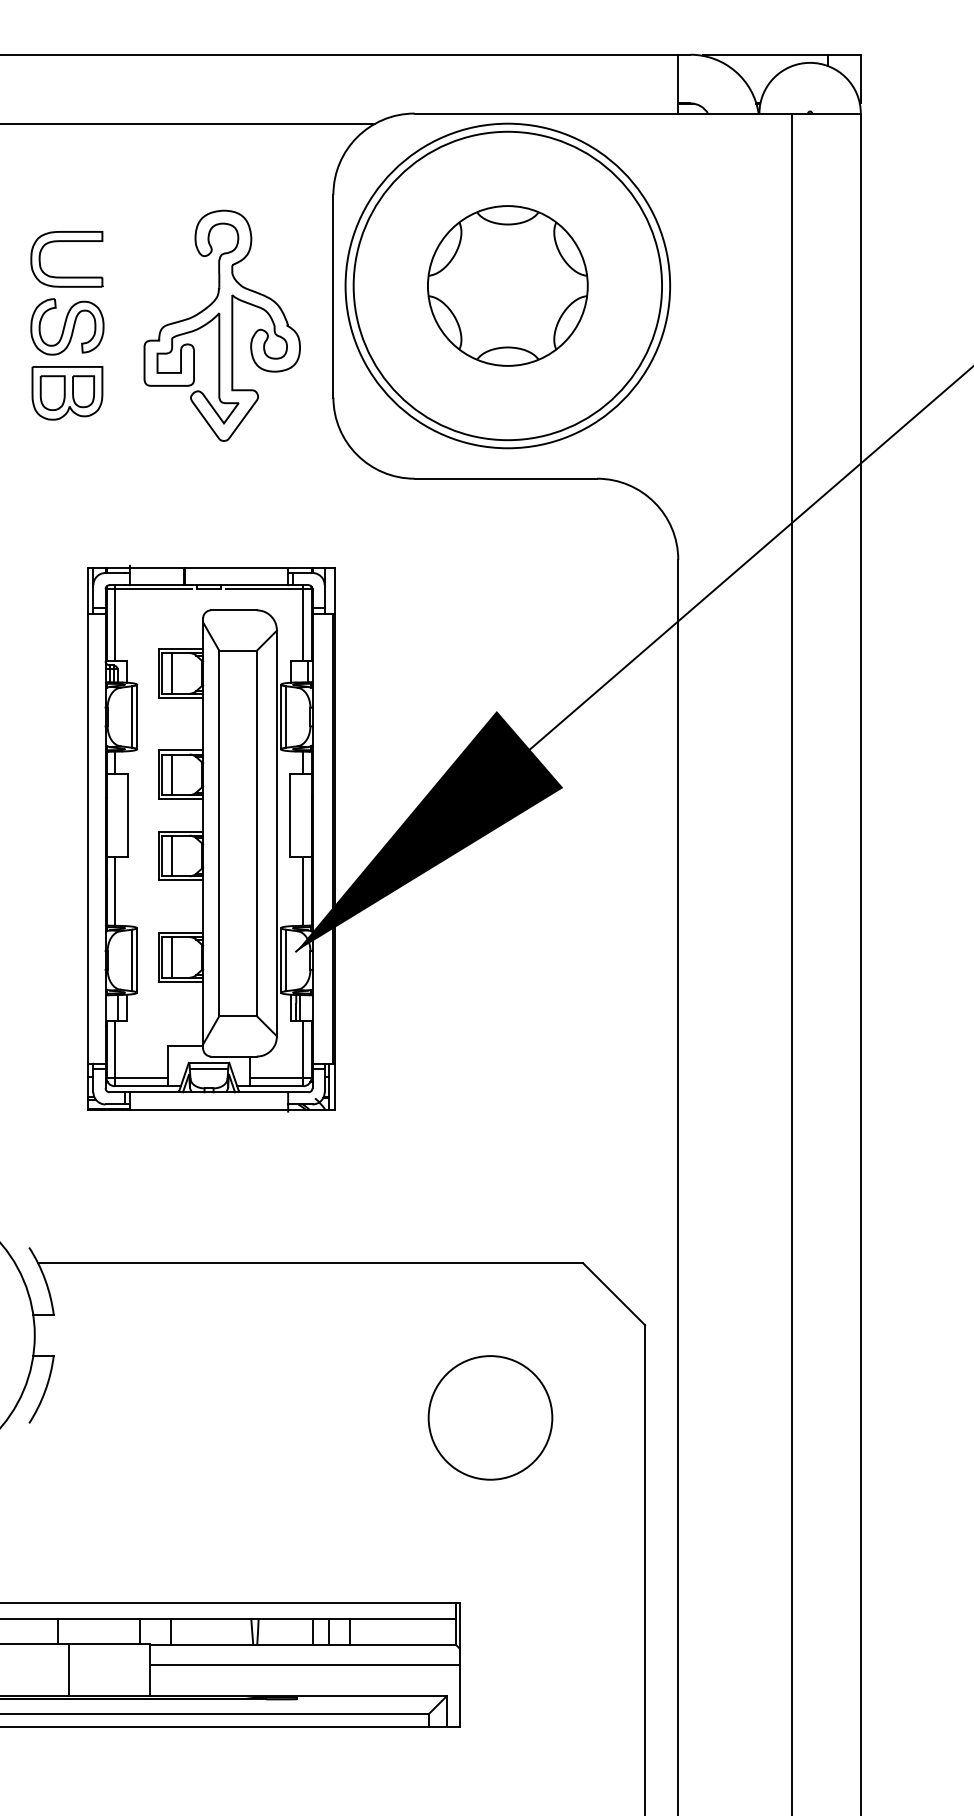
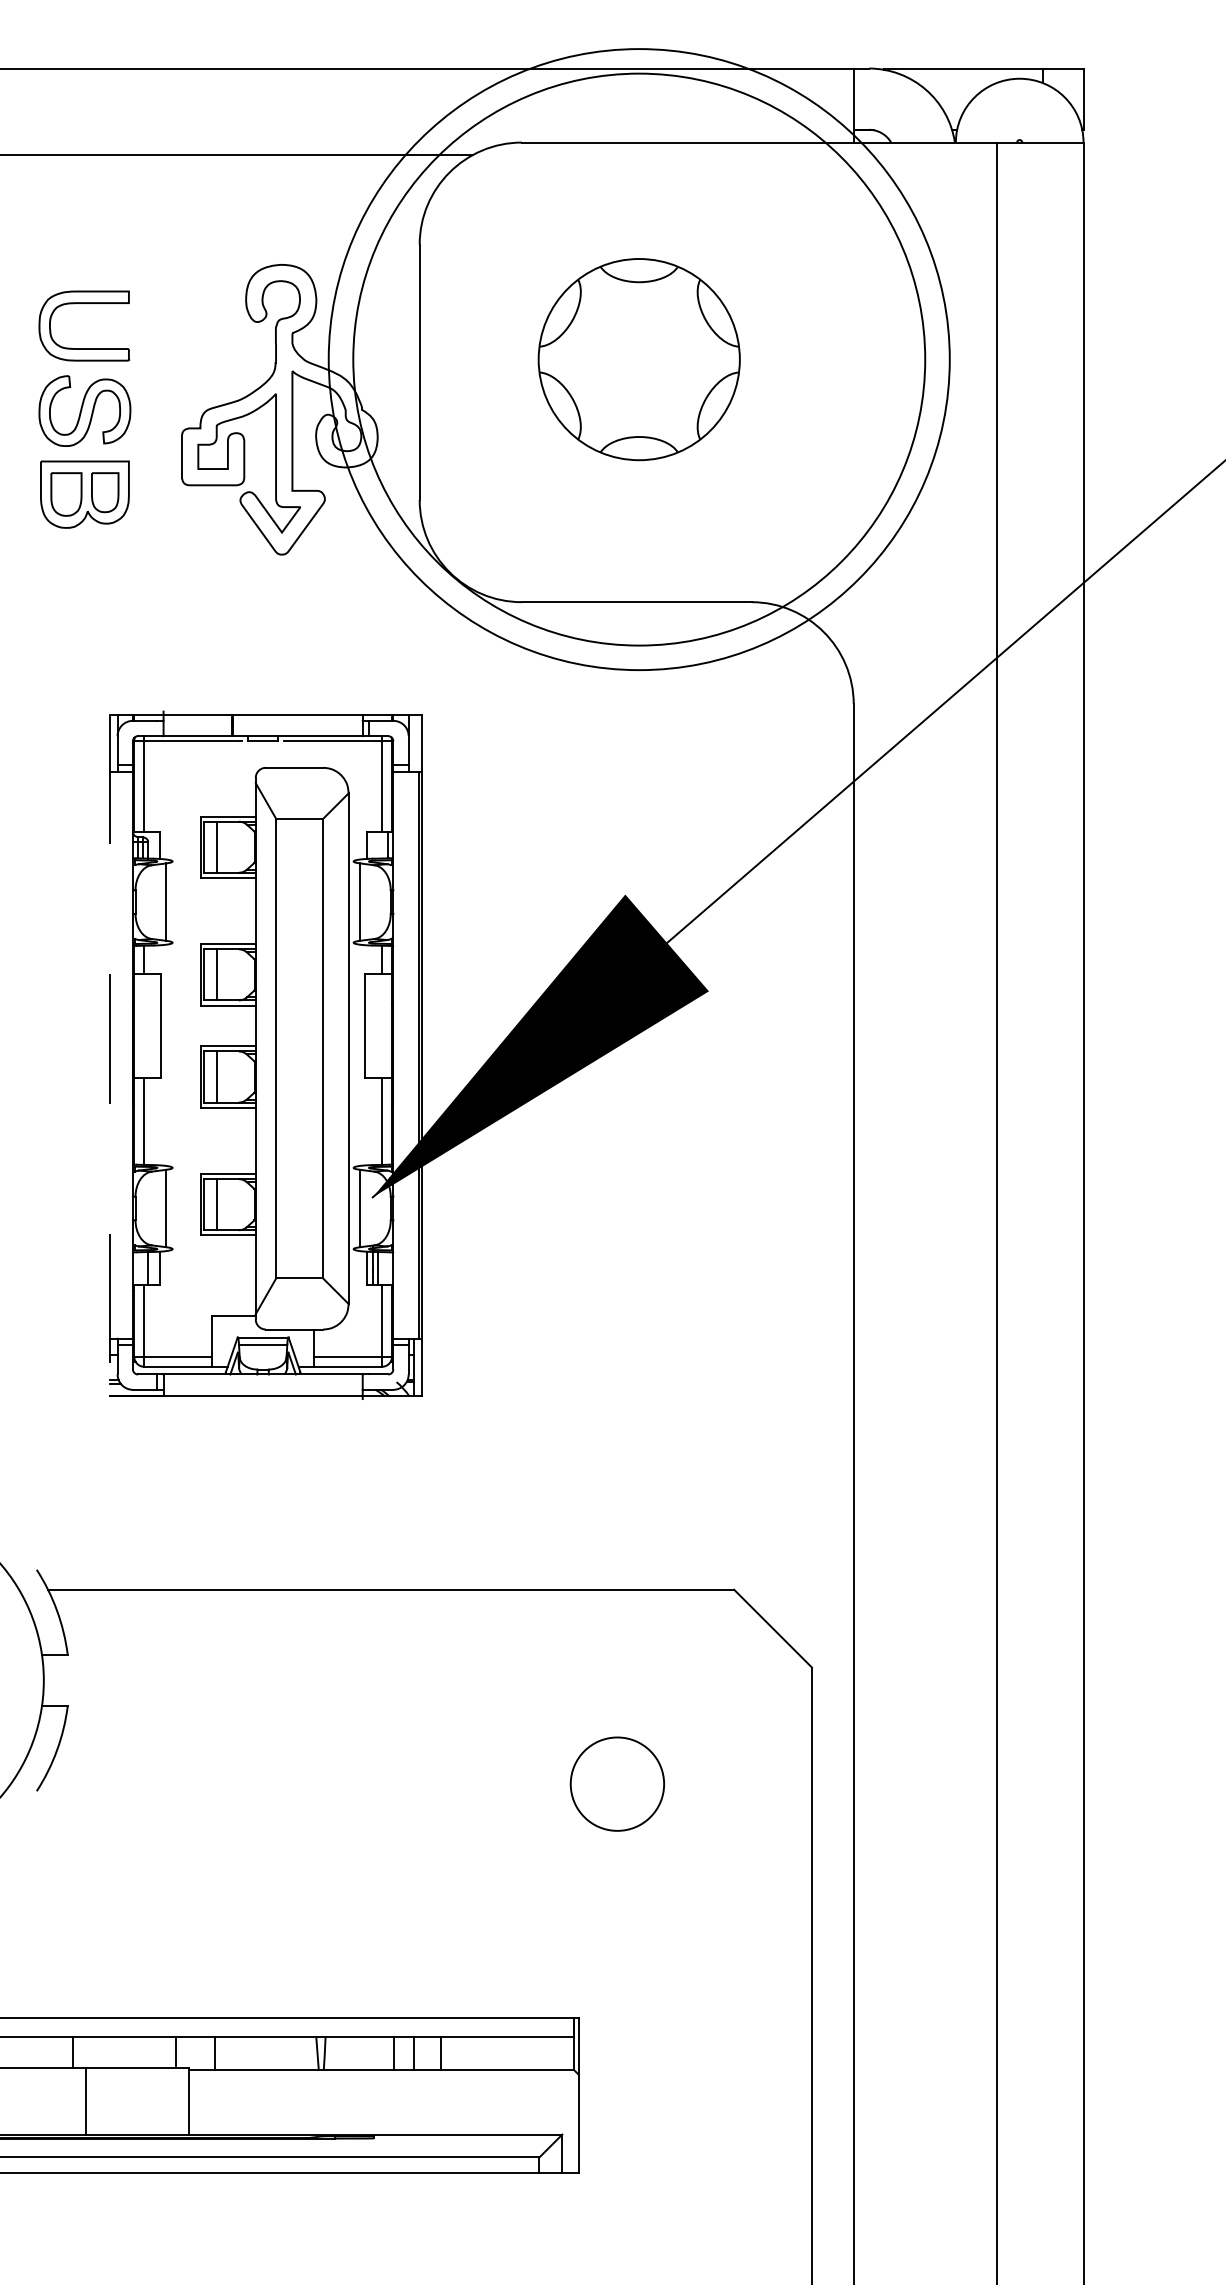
circle: (508, 285) -> (639, 359), size x1.4
circle: (508, 285) -> (639, 359), size x1.6
line: (137, 716) -> (172, 901), removed
line: (280, 716) -> (353, 901), removed
line: (87, 838) -> (110, 1055), solid -> dashed
line: (137, 960) -> (172, 1208), removed
line: (280, 960) -> (353, 1208), removed
circle: (490, 1417) -> (617, 1783), size x0.6
line: (304, 1665) -> (383, 2095), removed

